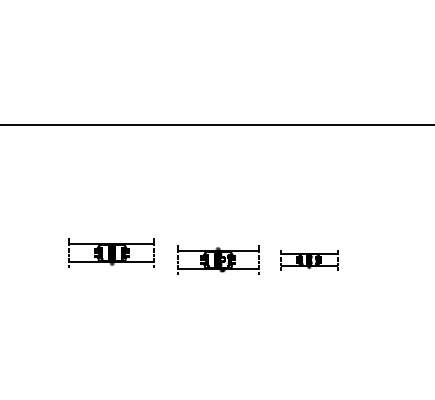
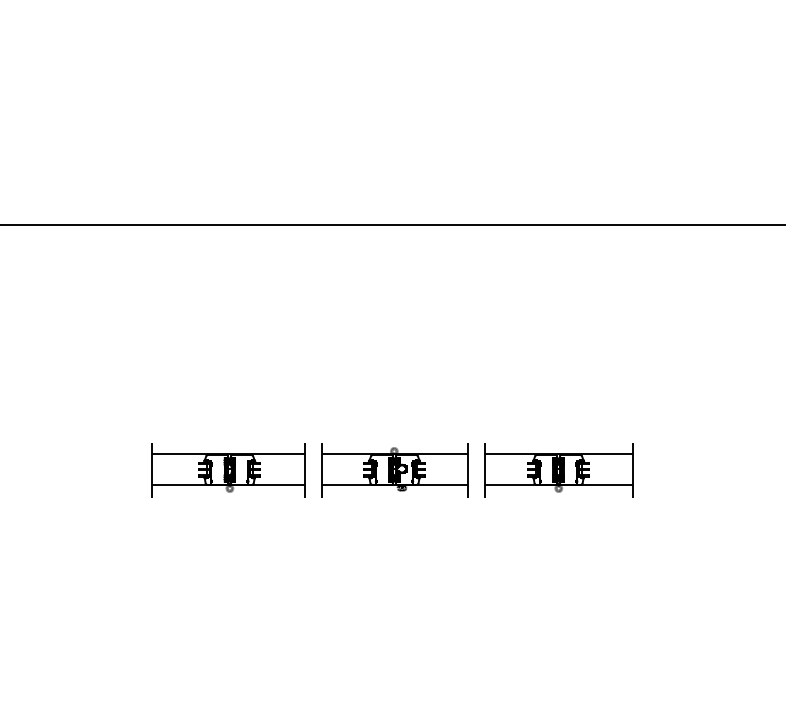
part: (111, 252) -> (228, 468), moved
part: (309, 259) -> (559, 468), size x1.43

